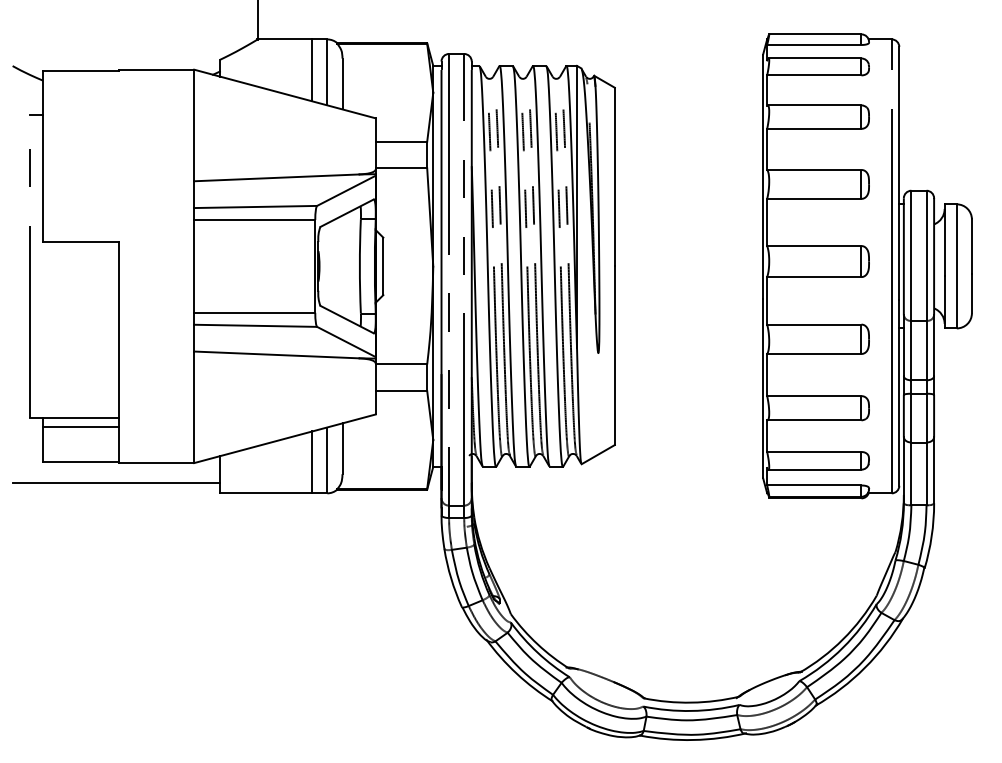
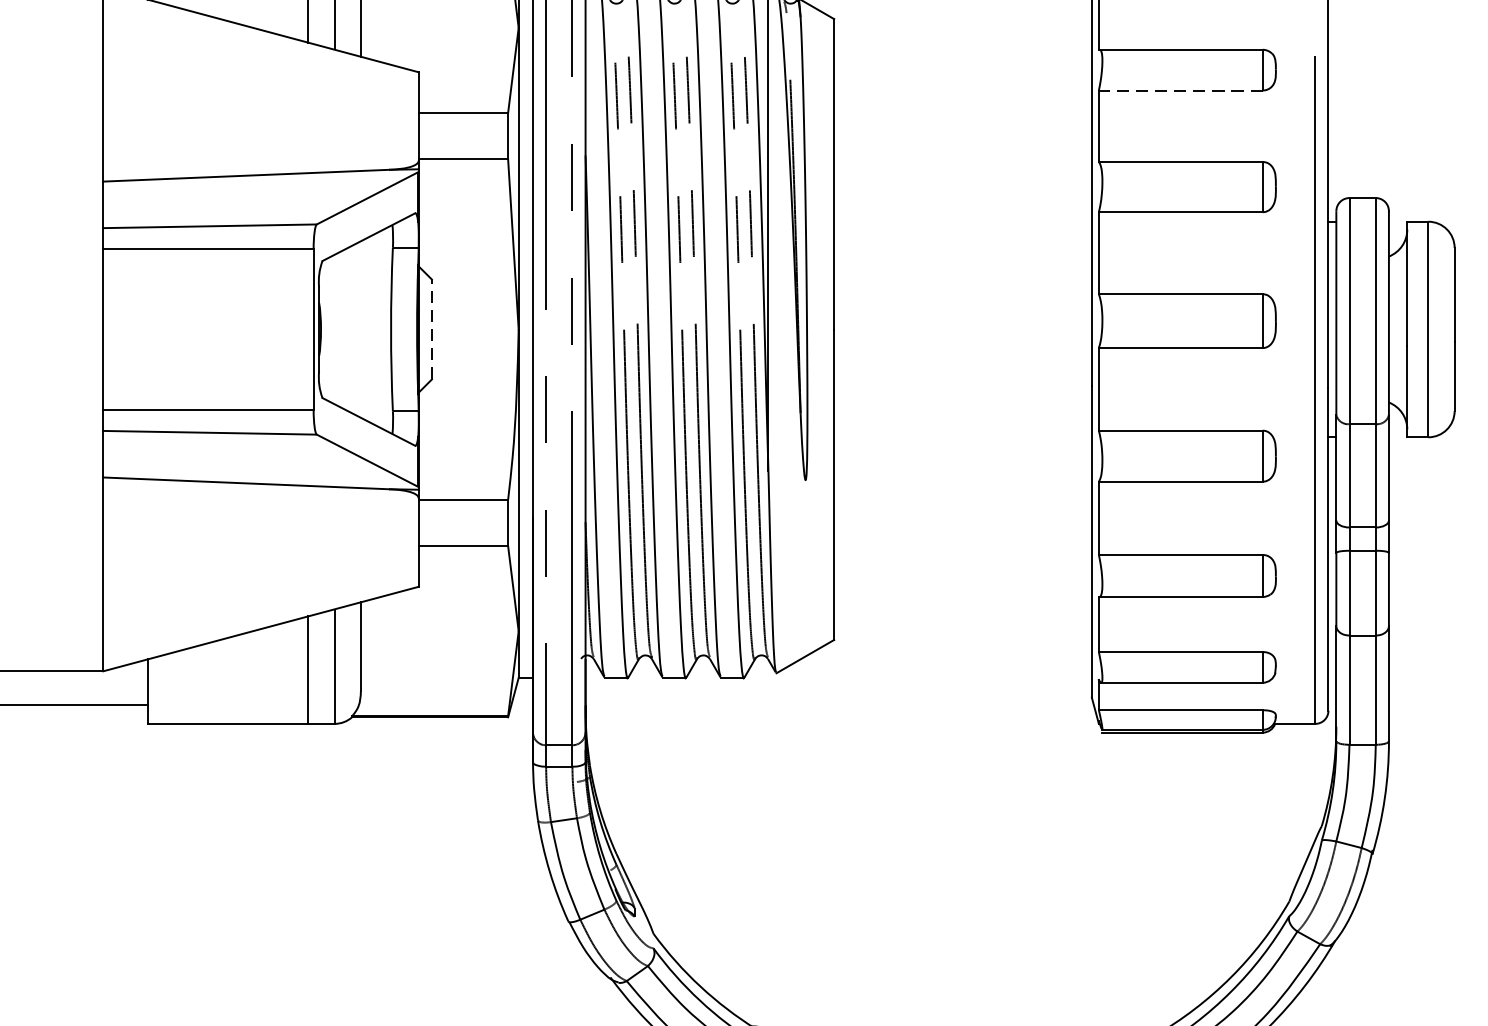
line: (813, 128) -> (1179, 89), solid -> dashed
line: (383, 266) -> (432, 329), solid -> dashed

